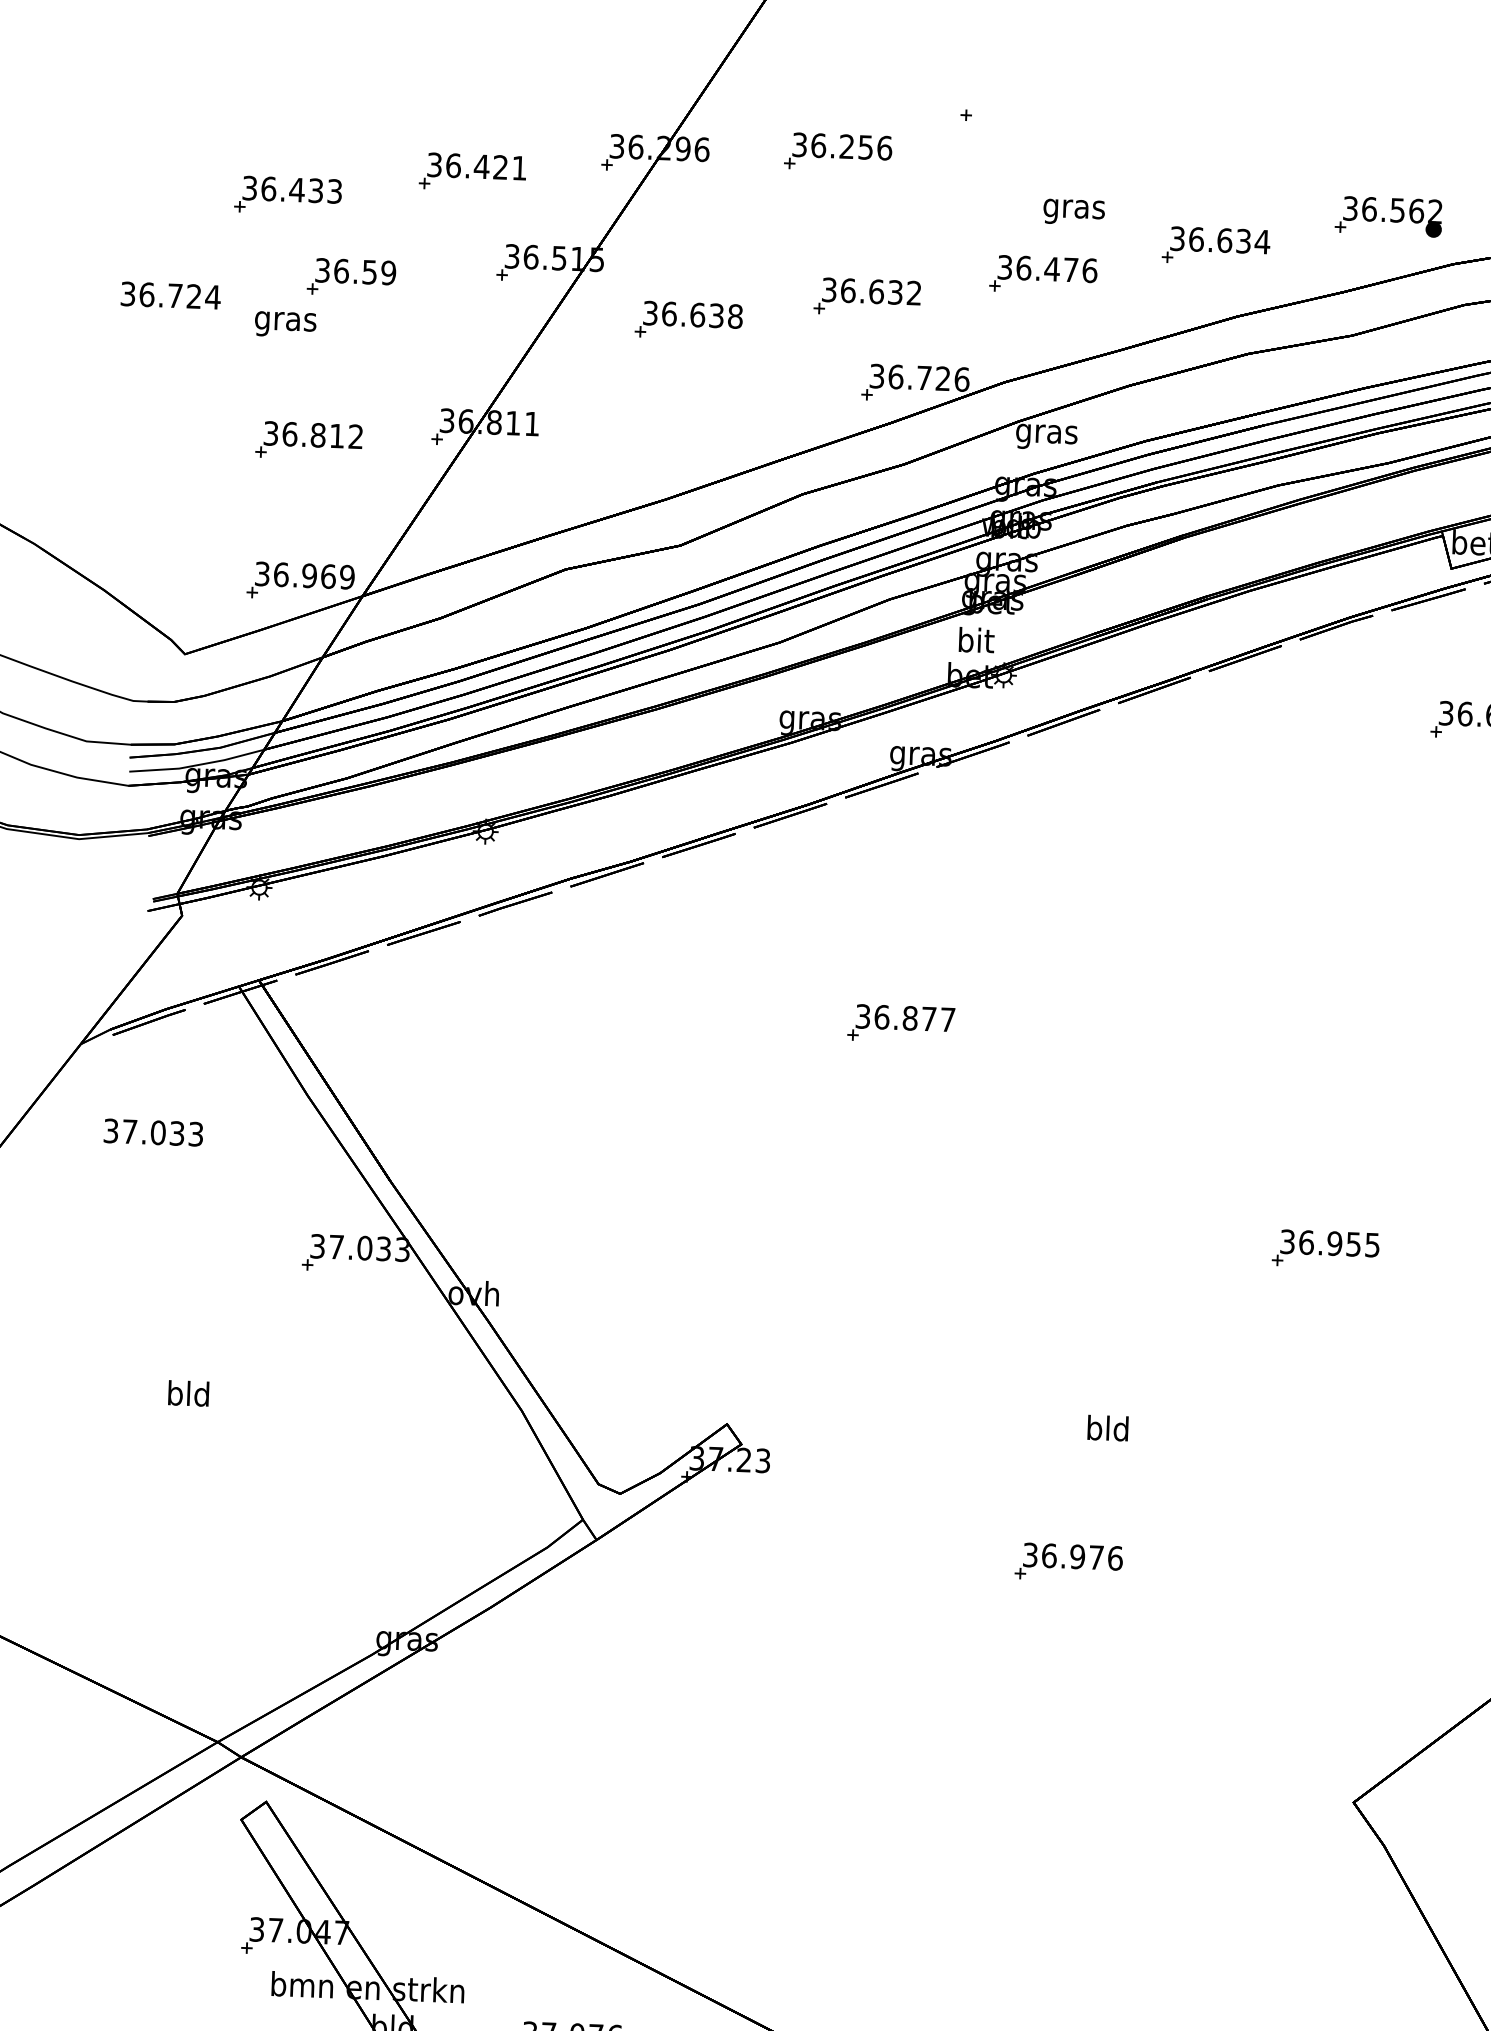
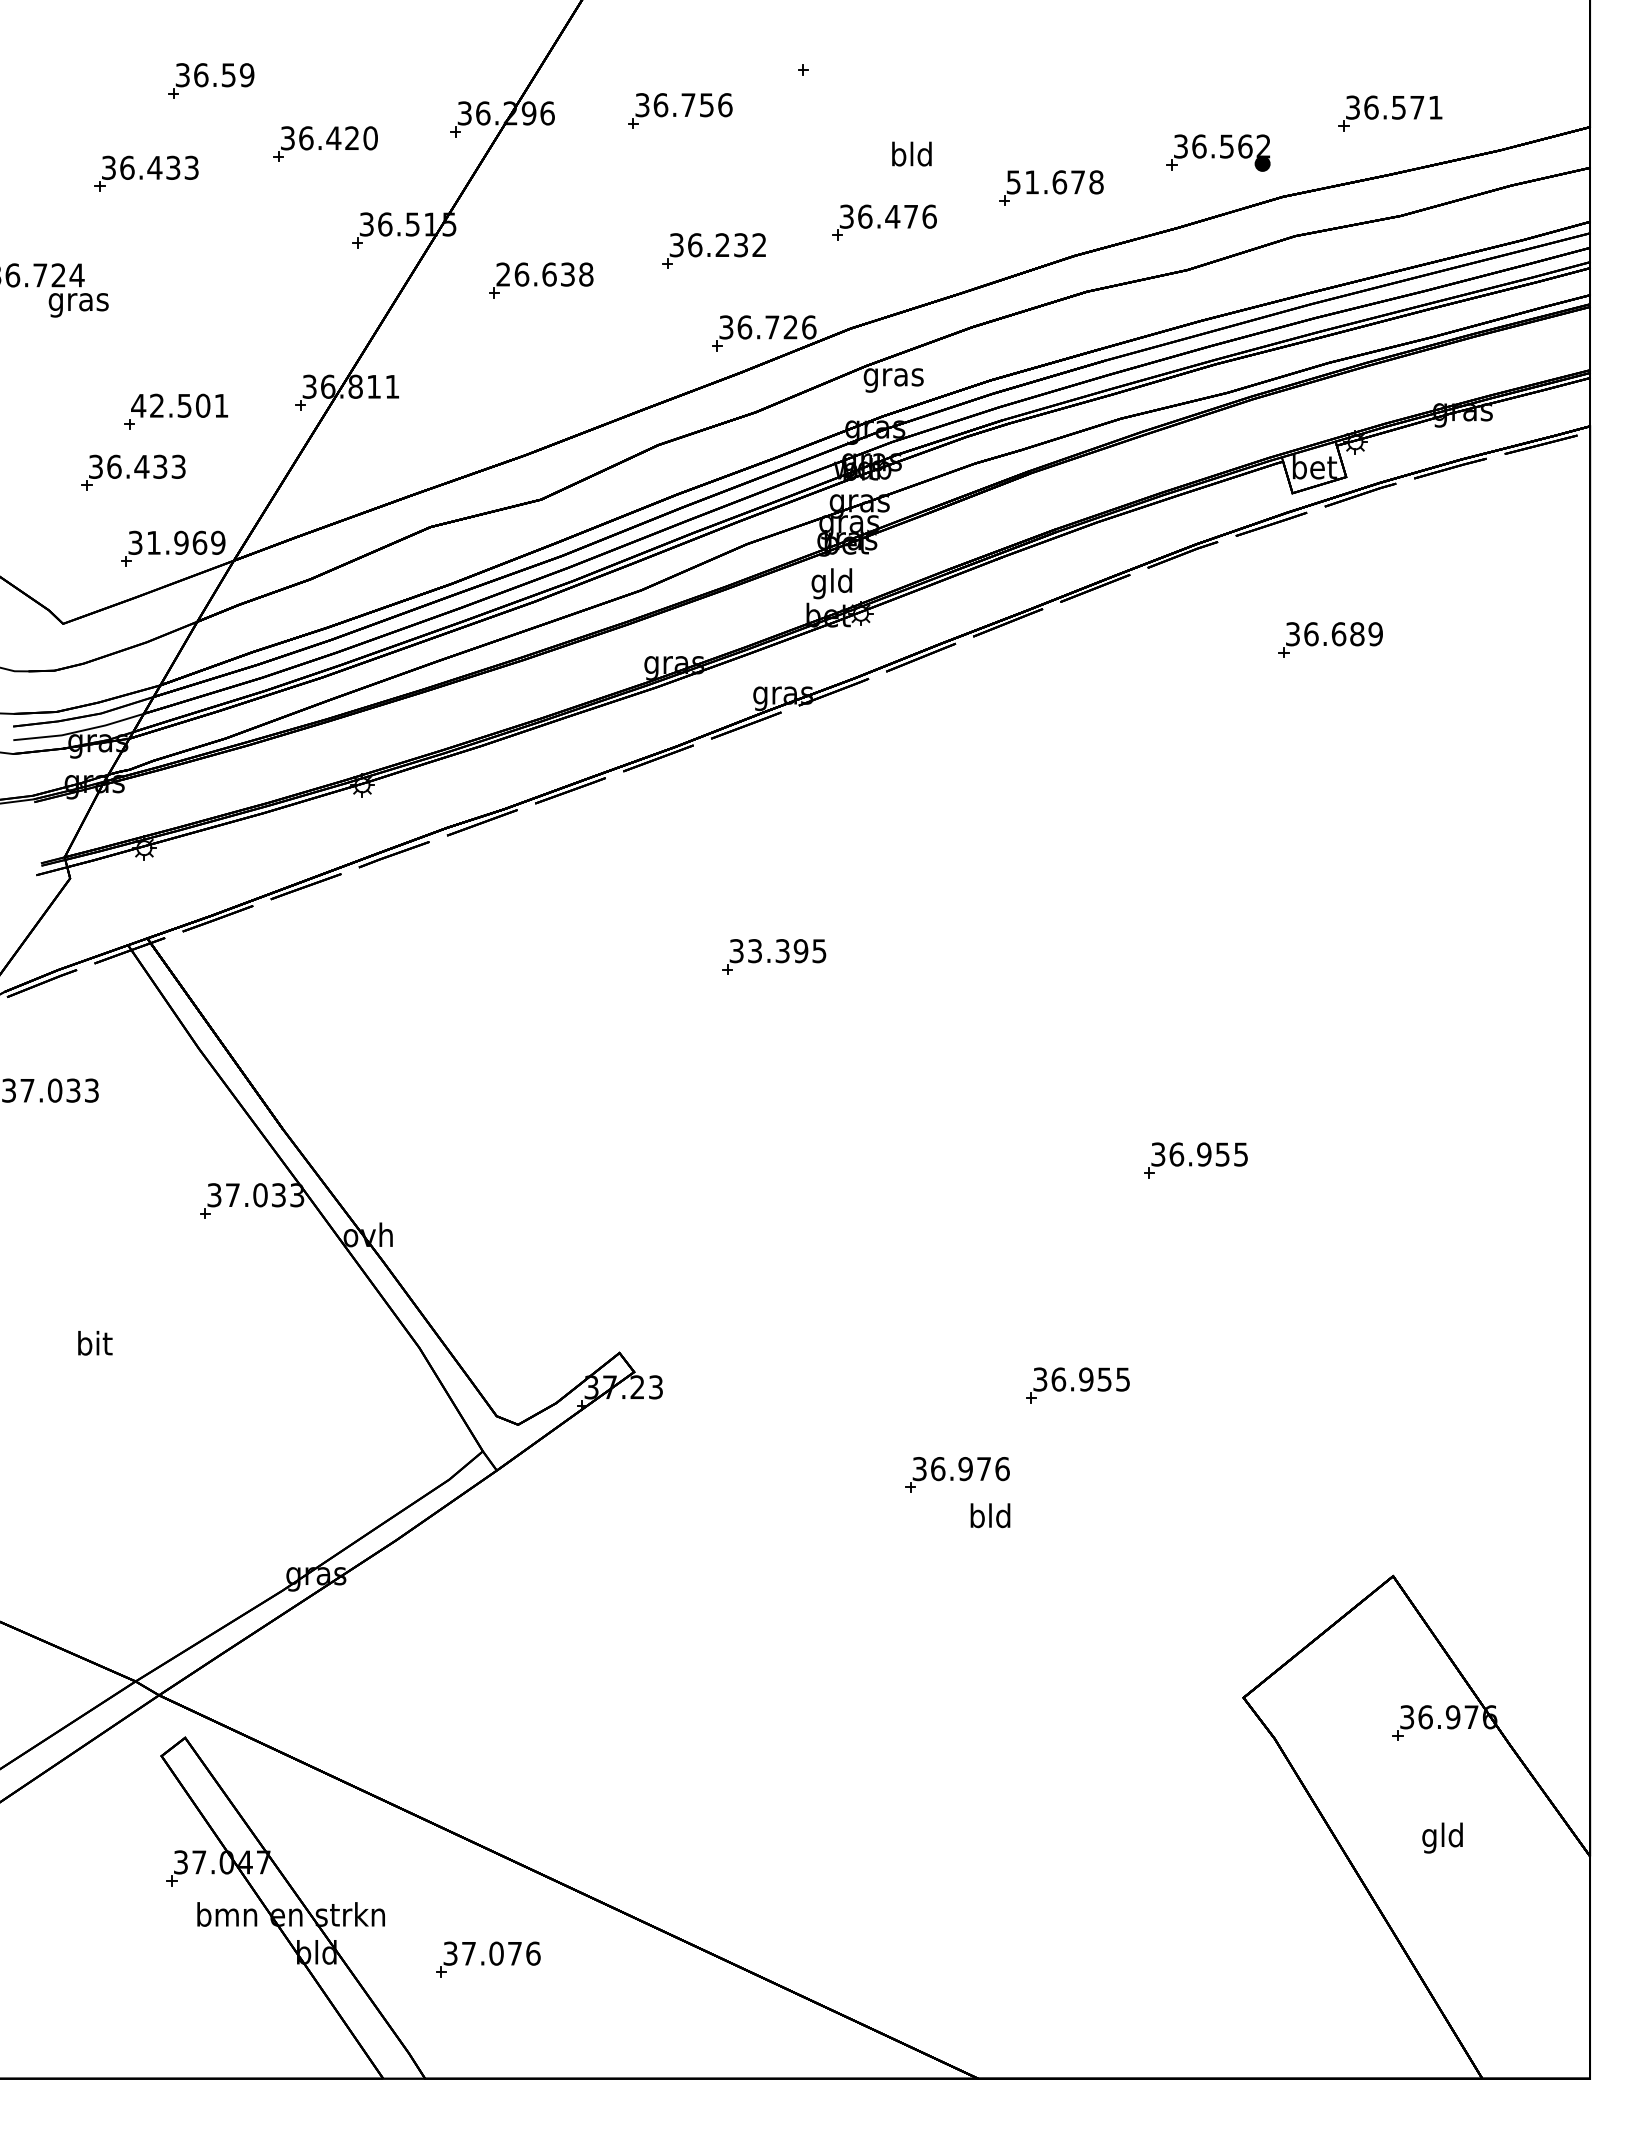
text: (847, 146) -> (688, 104), 36.256 -> 36.756
text: (519, 168) -> (370, 138), 36.421 -> 36.420
text: (1073, 208) -> (911, 156), gras -> bld
text: (1220, 240) -> (1055, 182), 36.634 -> 51.678
part: (351, 277) -> (211, 80), moved
text: (876, 292) -> (722, 245), 36.632 -> 36.232
text: (650, 313) -> (503, 274), 36.638 -> 26.638
text: (285, 324) -> (78, 305), moved
text: (312, 434) -> (179, 405), 36.812 -> 42.501
part: (263, 501) -> (133, 472), added
text: (280, 574) -> (153, 542), 36.969 -> 31.969
text: (974, 643) -> (831, 583), bit -> gld
text: (915, 1018) -> (787, 951), 36.877 -> 33.395
text: (188, 1392) -> (94, 1342), bld -> bit
text: (1108, 1428) -> (990, 1515), moved
part: (1195, 1475) -> (1077, 1385), added

